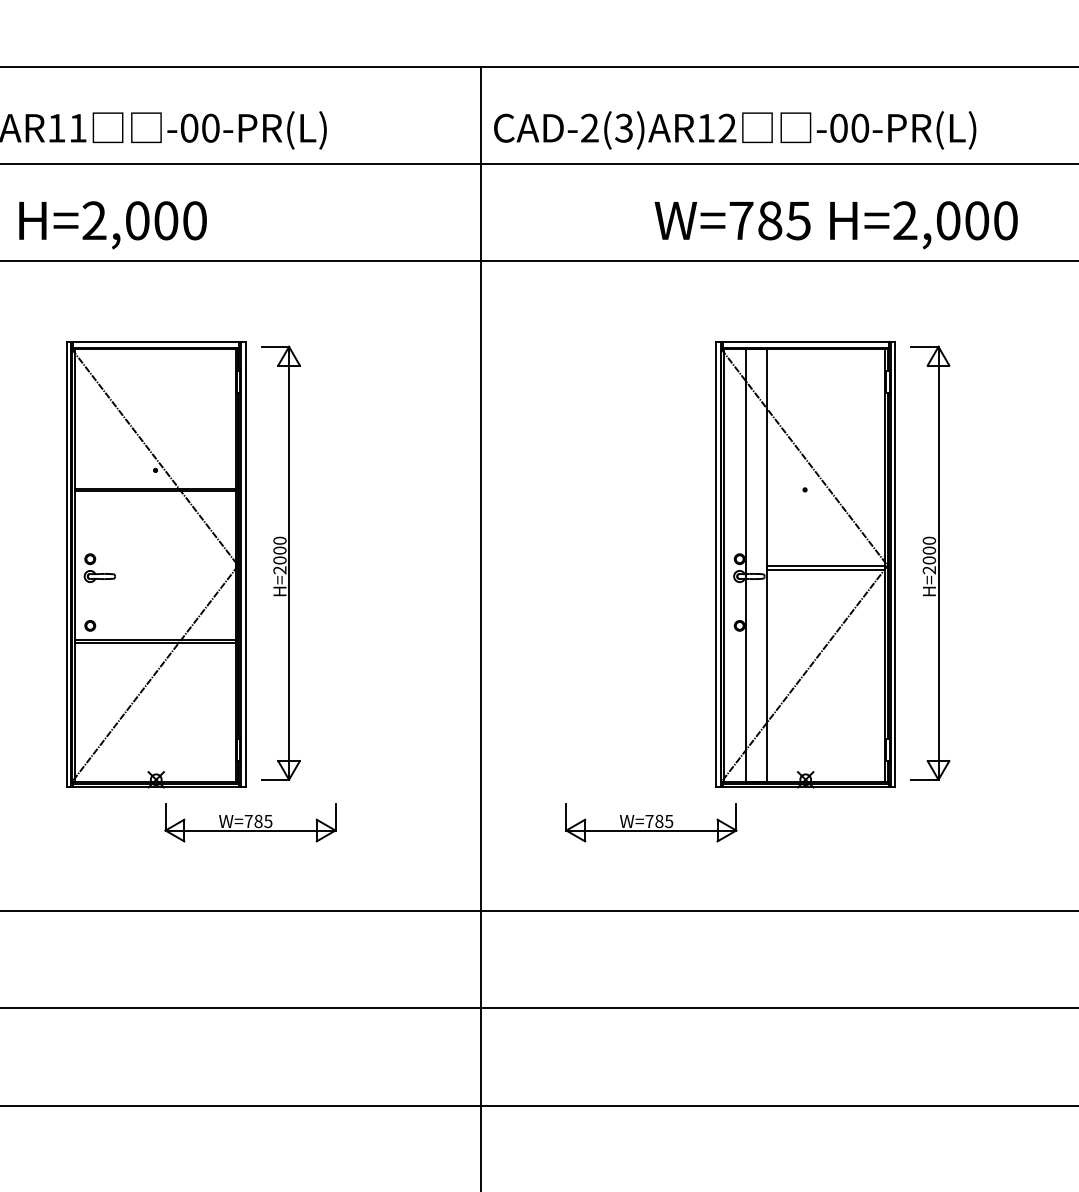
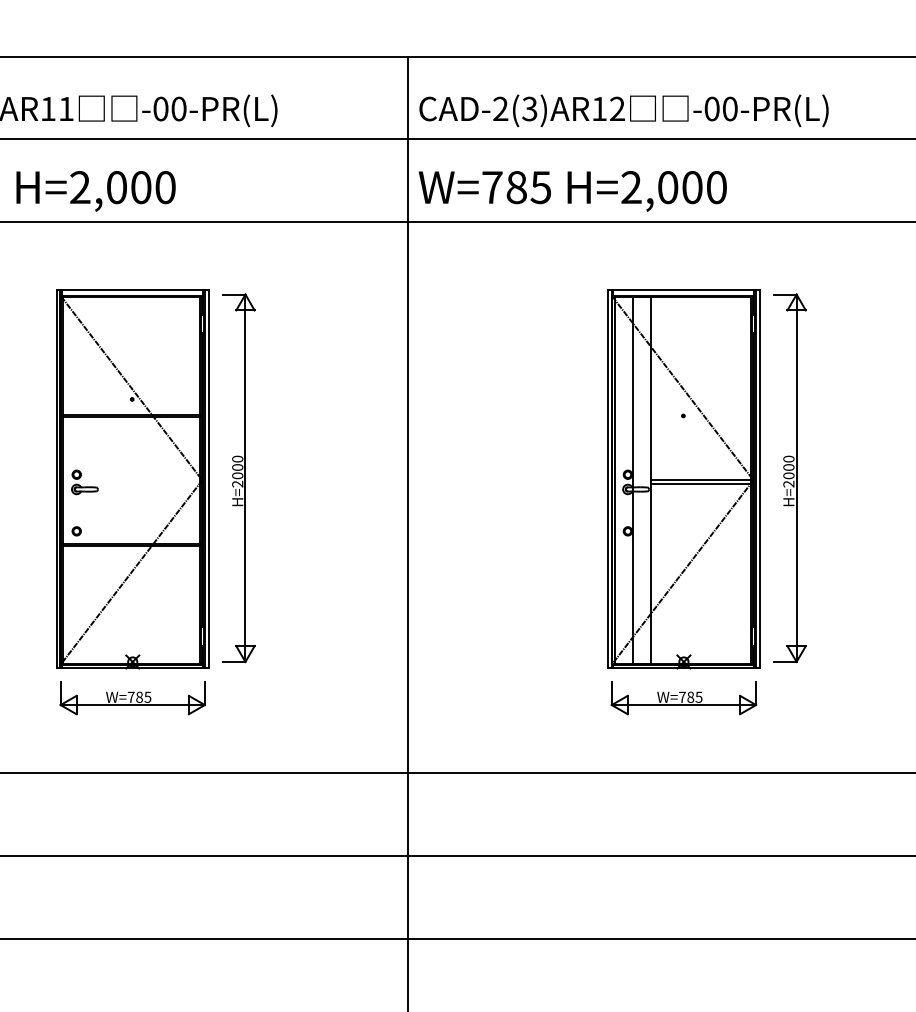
text: (835, 225) -> (572, 191), moved
part: (250, 822) -> (132, 698), moved
part: (650, 822) -> (683, 698), moved

